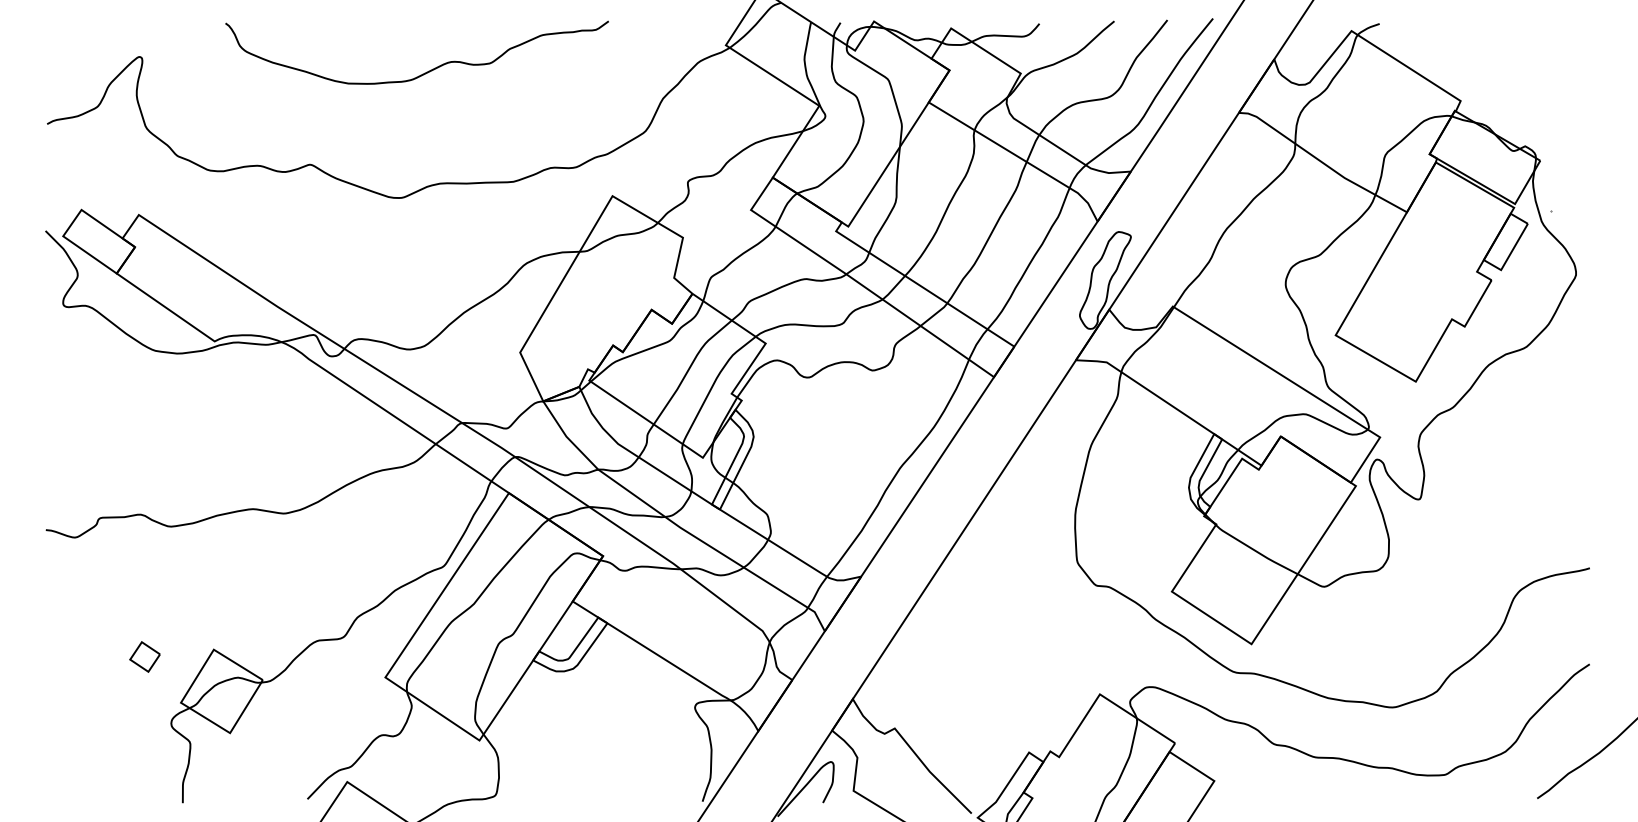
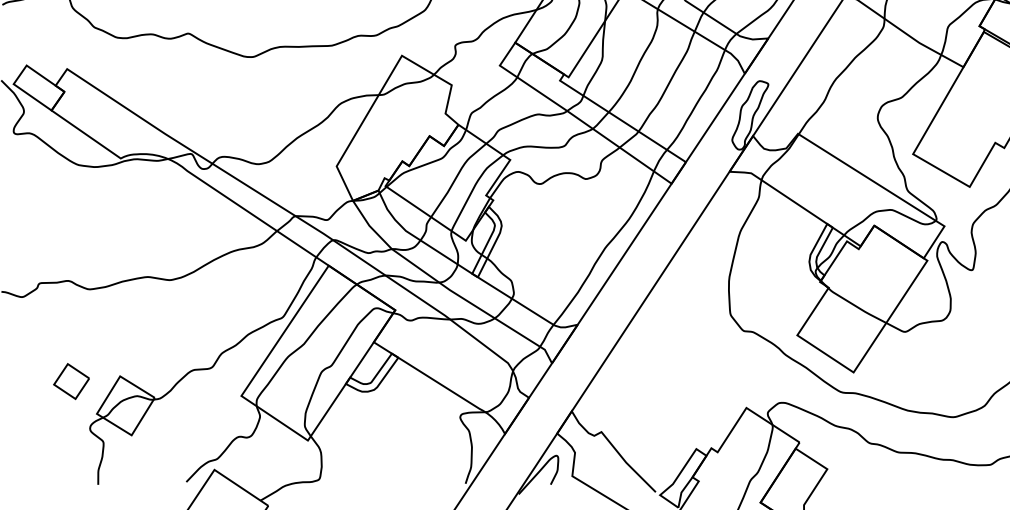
part: (144, 656) -> (71, 381), size x1.67

